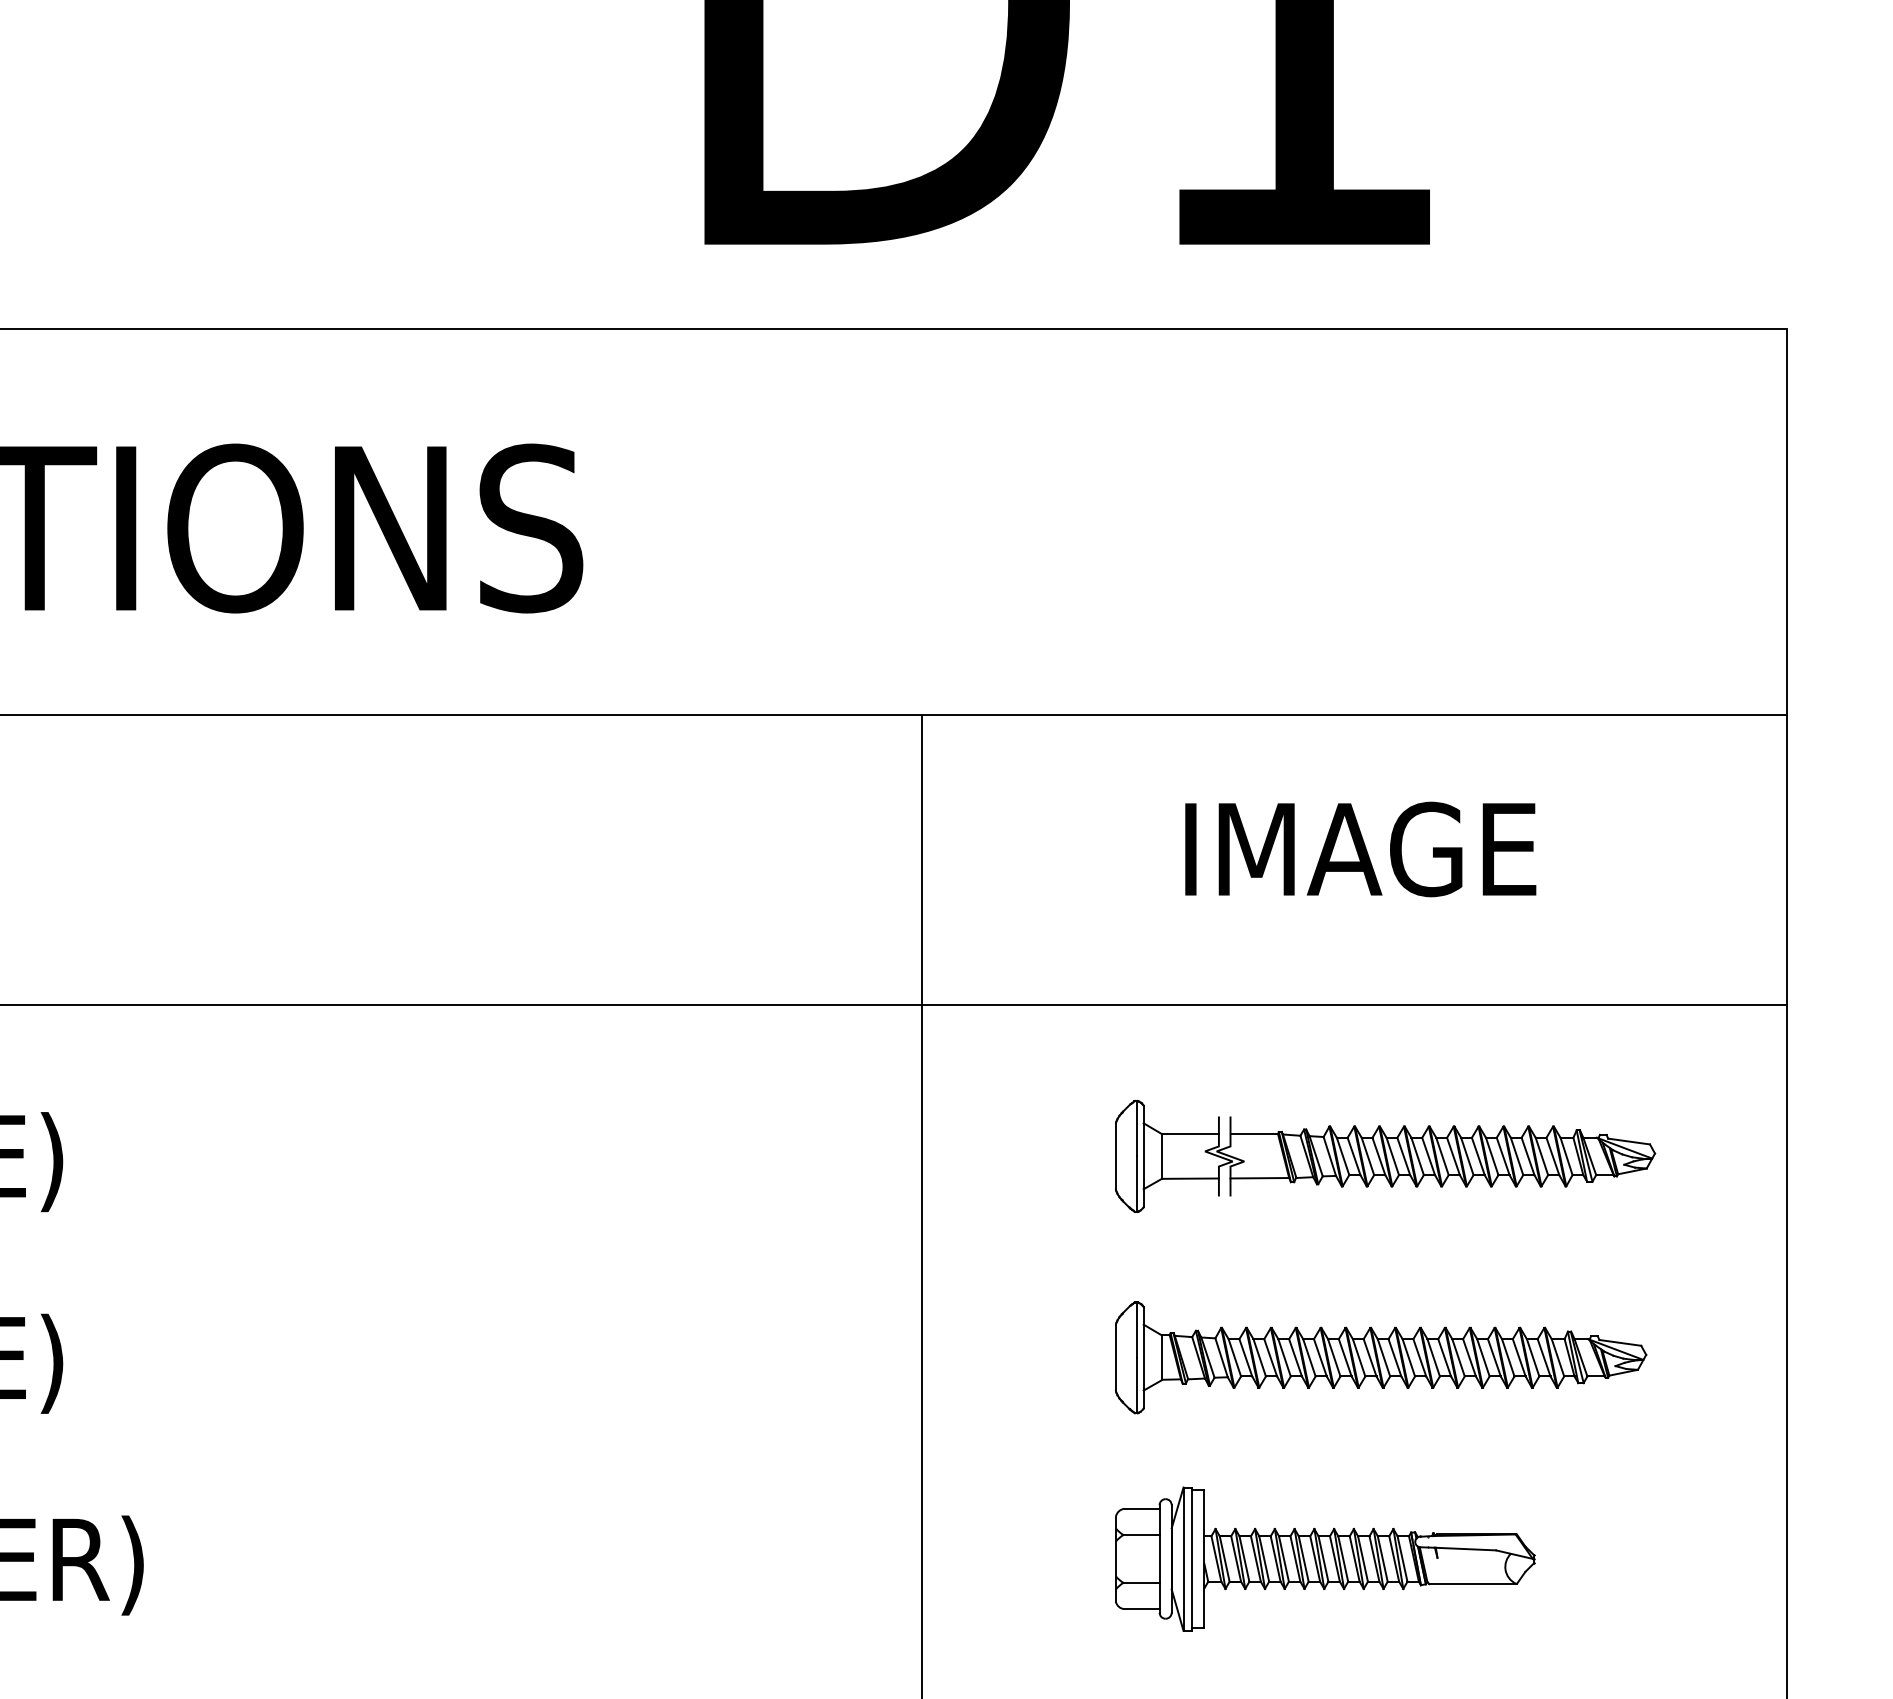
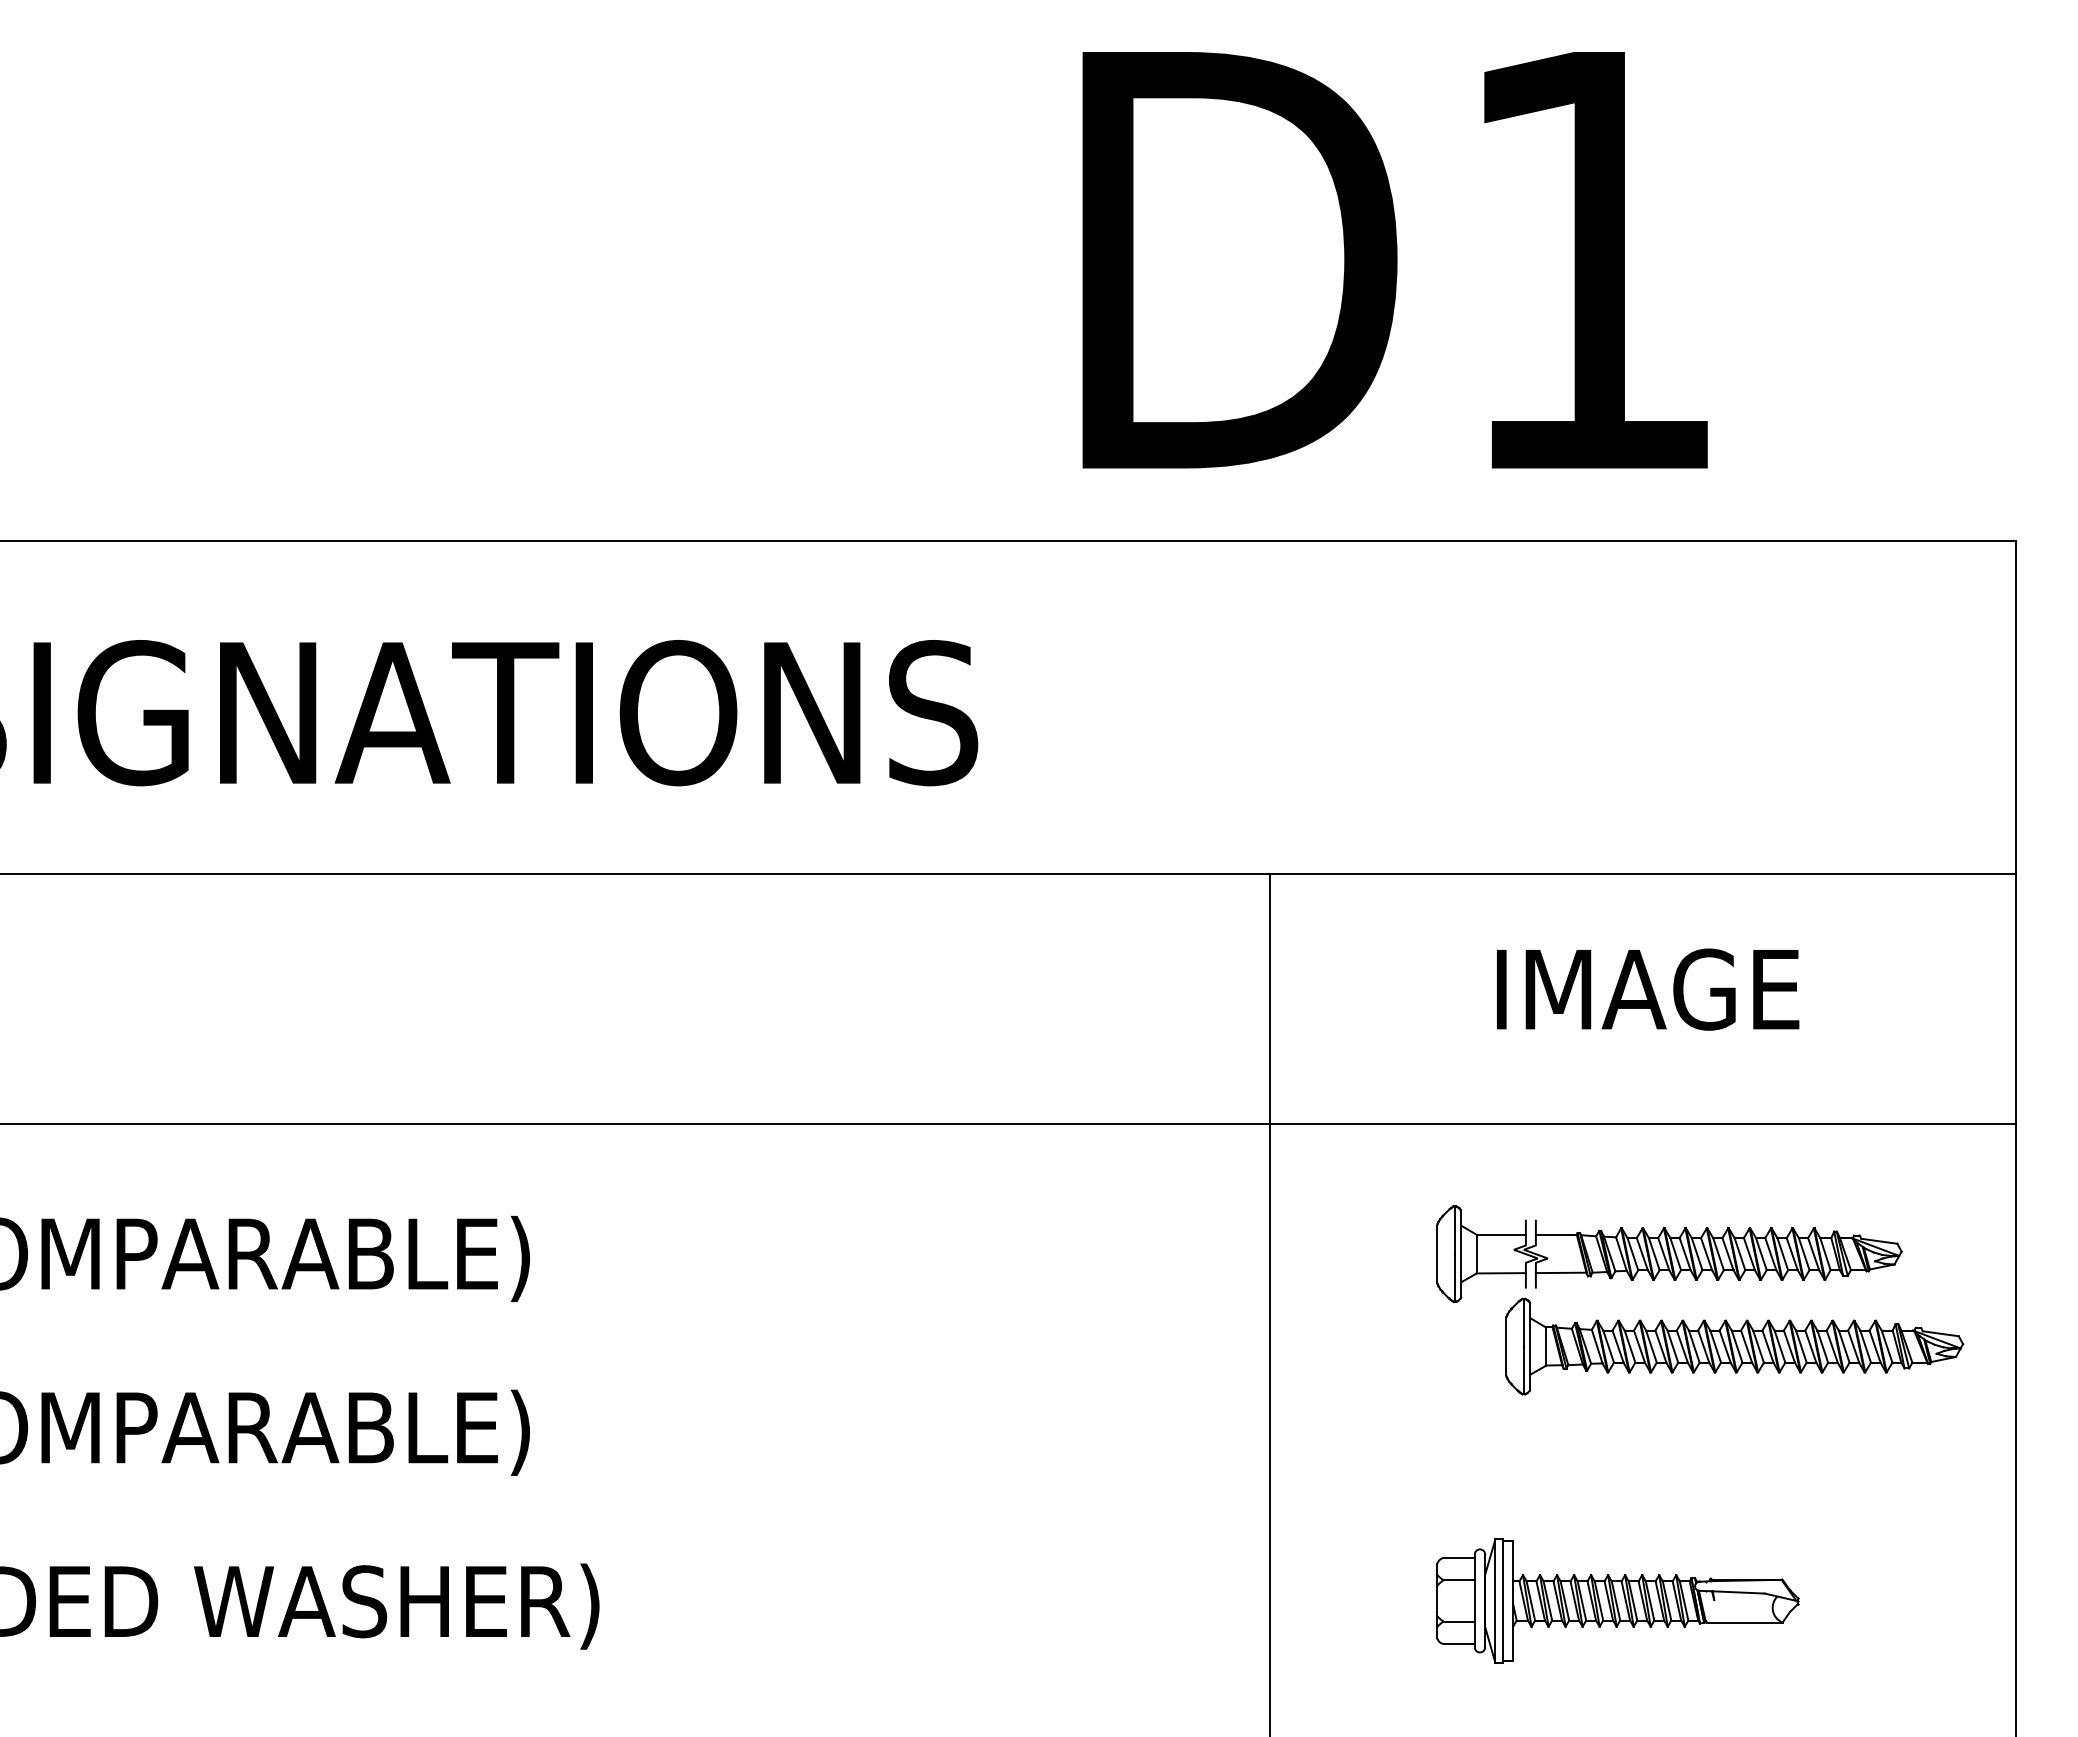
part: (1380, 1357) -> (1734, 1346), moved

